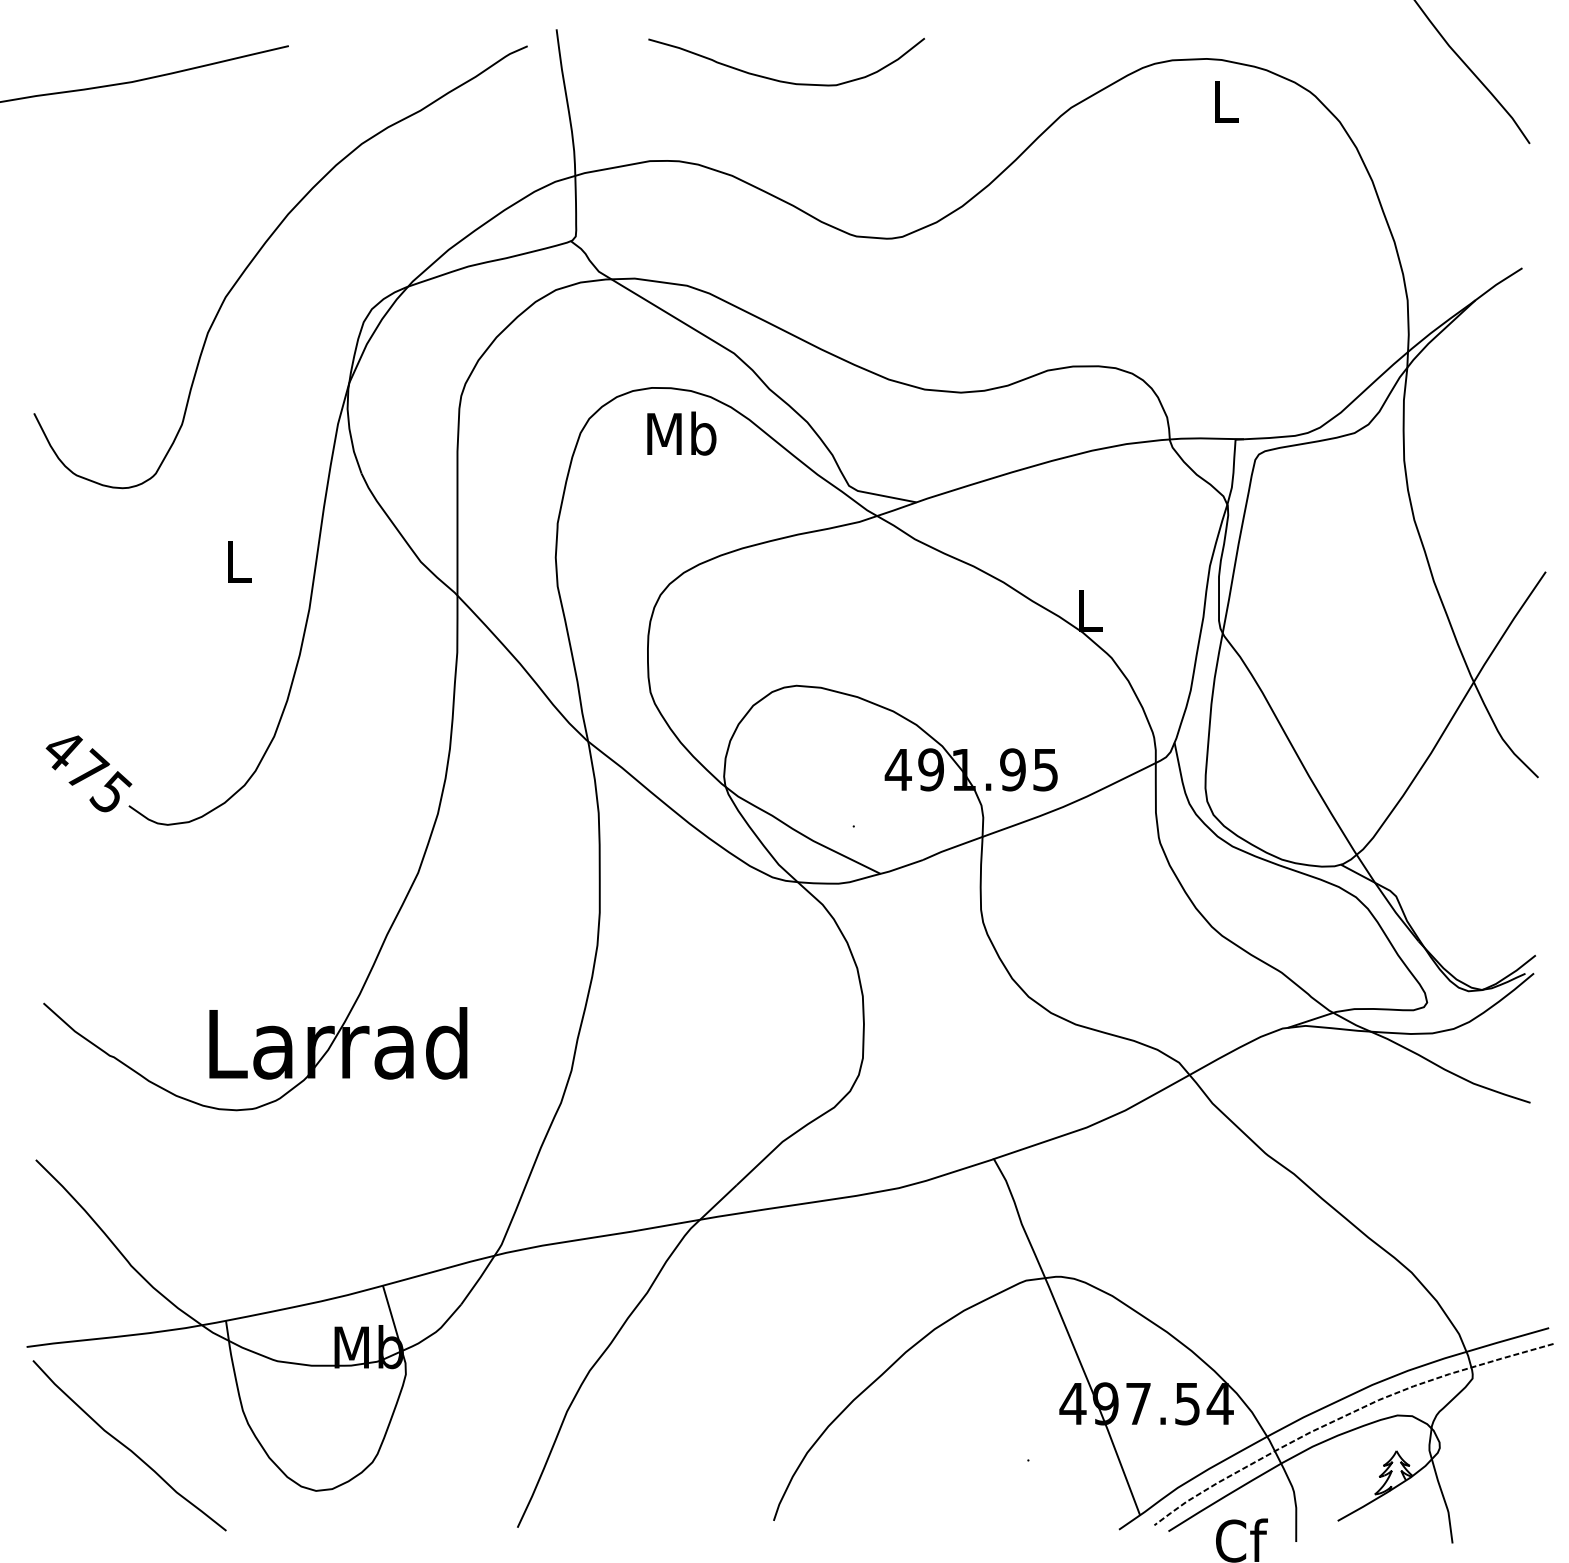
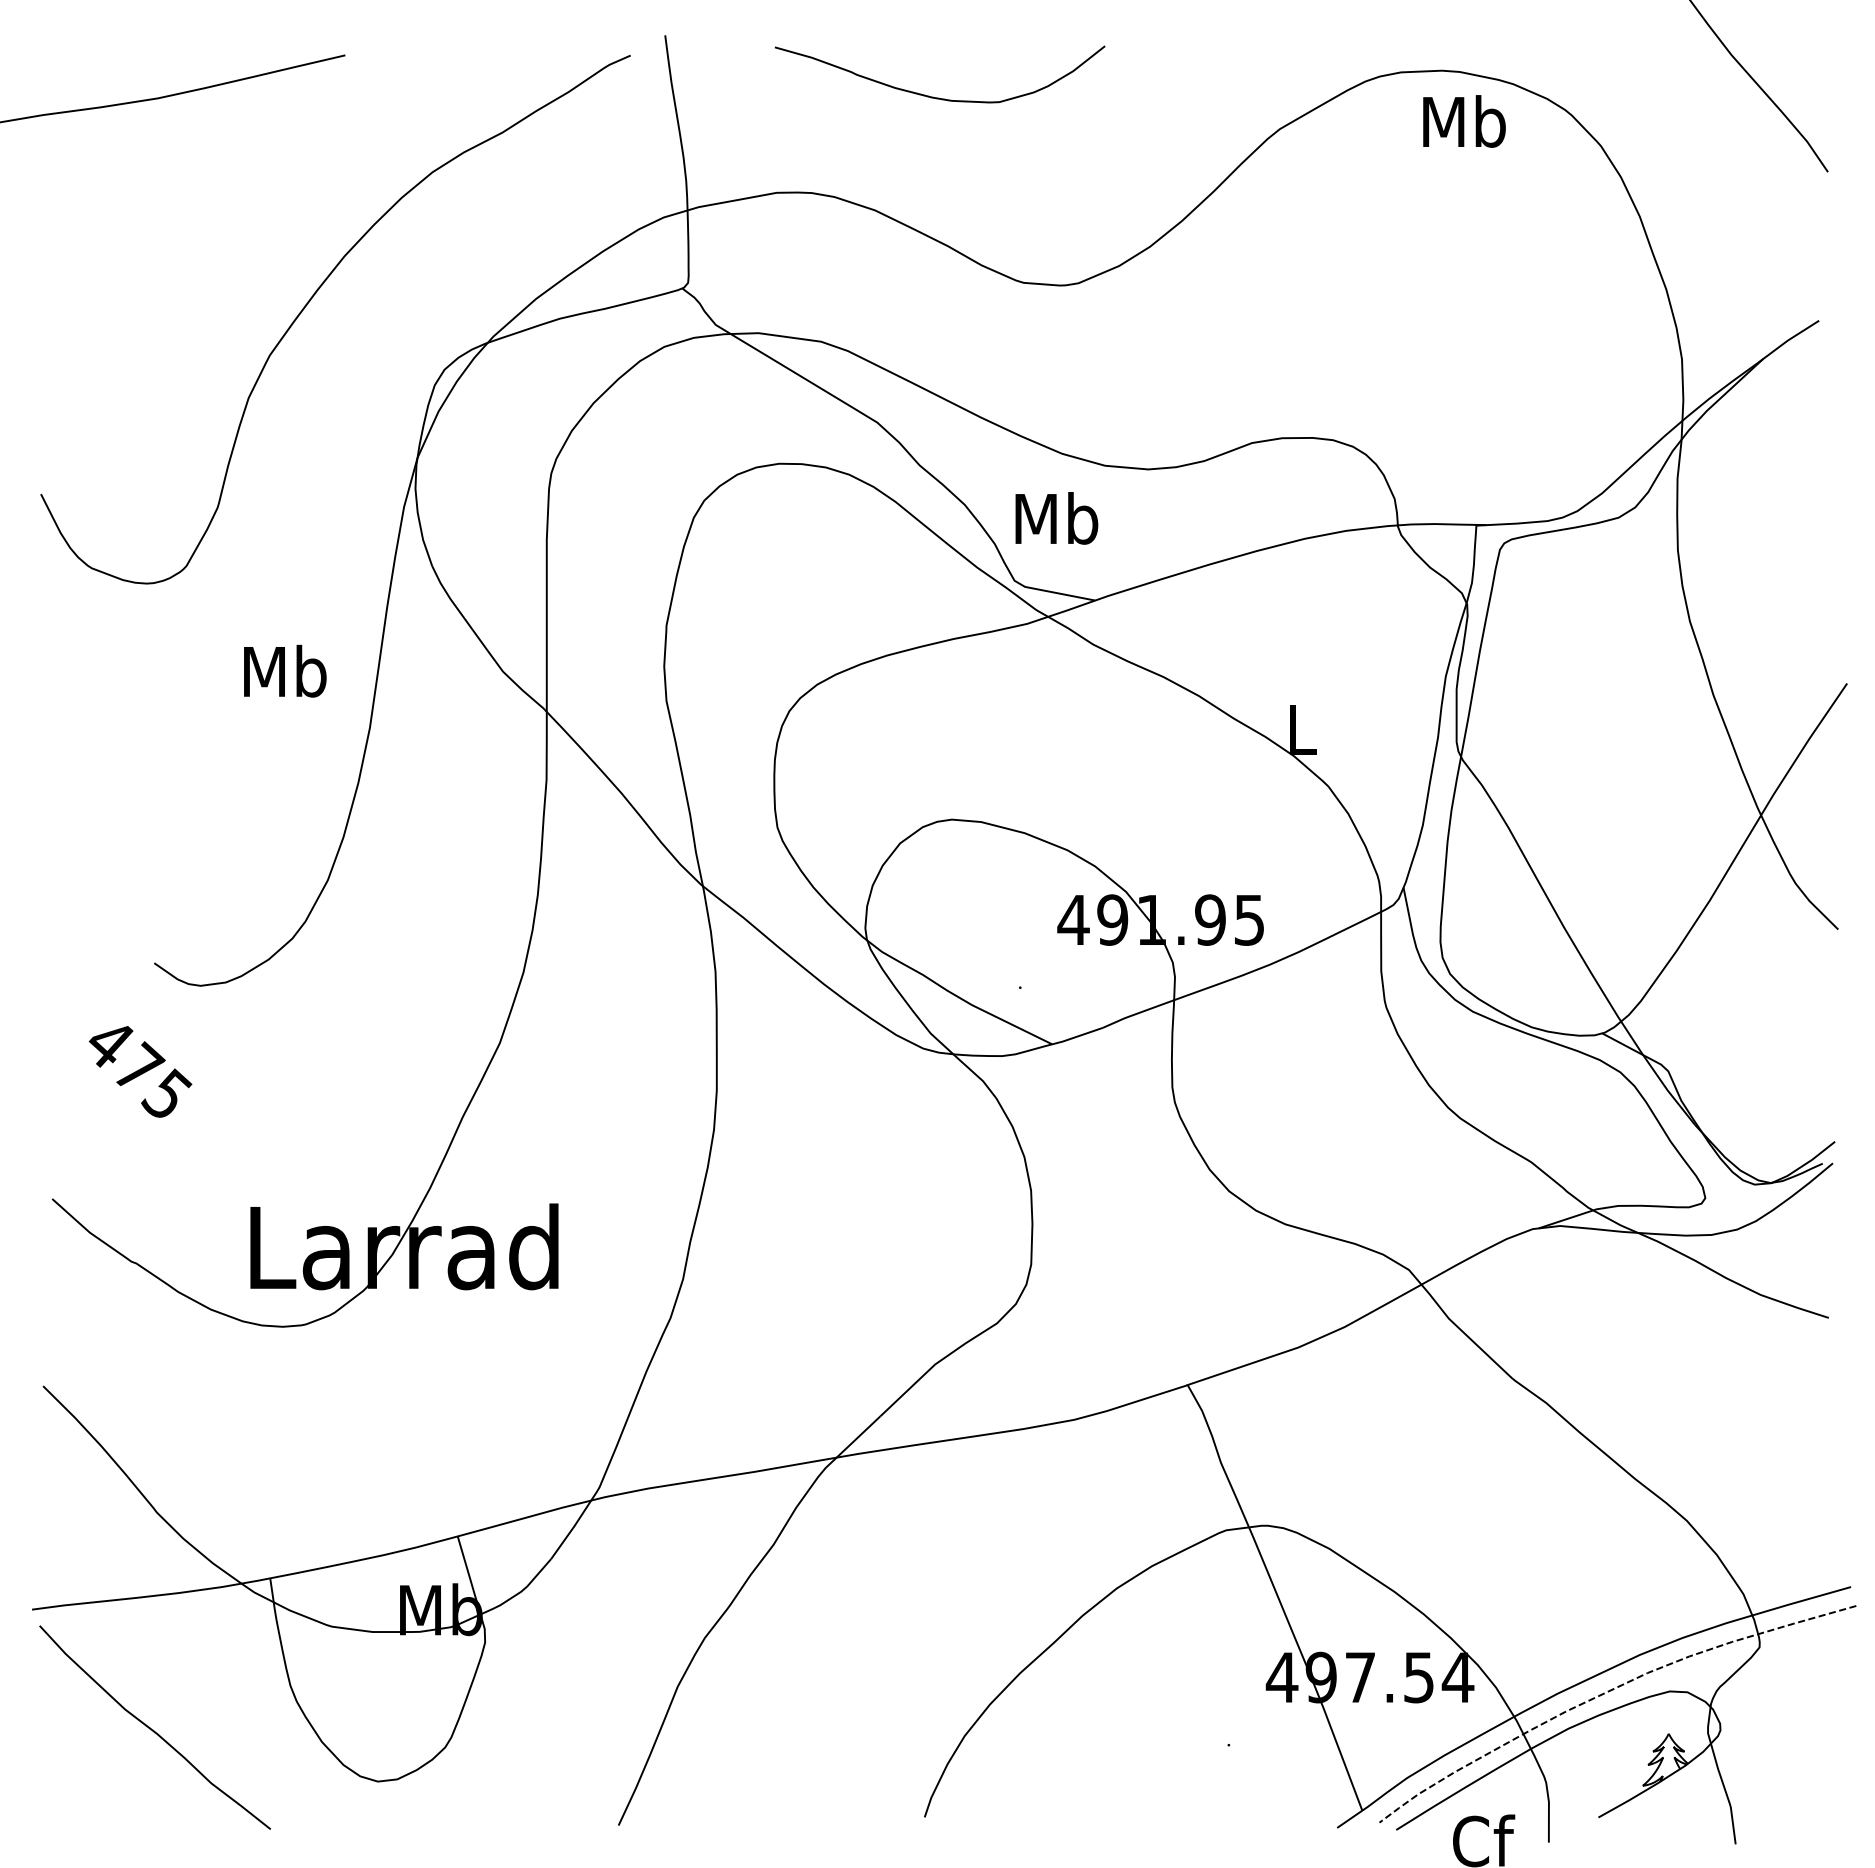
text: (1225, 101) -> (1464, 121), L -> Mb
text: (681, 433) -> (1056, 518), moved
text: (238, 560) -> (285, 670), L -> Mb
text: (88, 773) -> (140, 1071), moved

